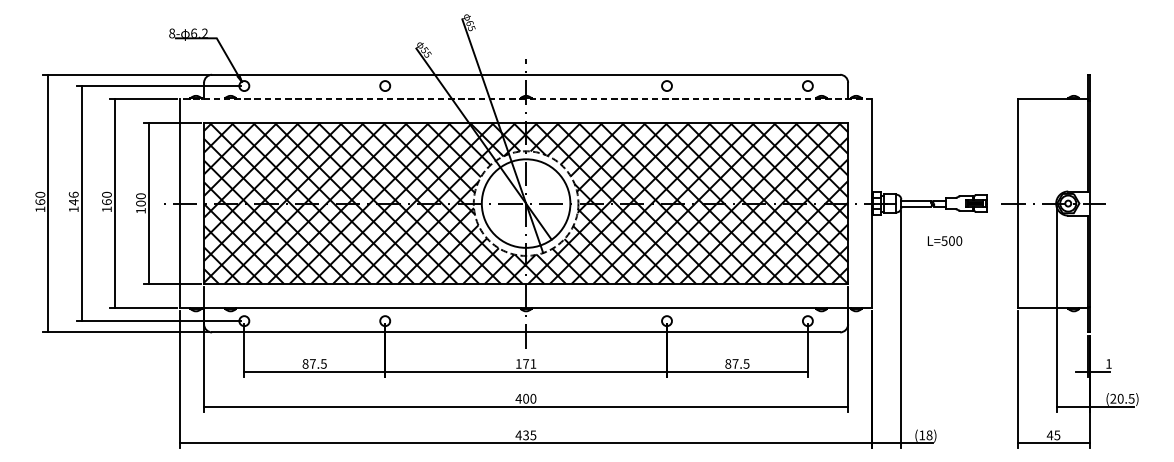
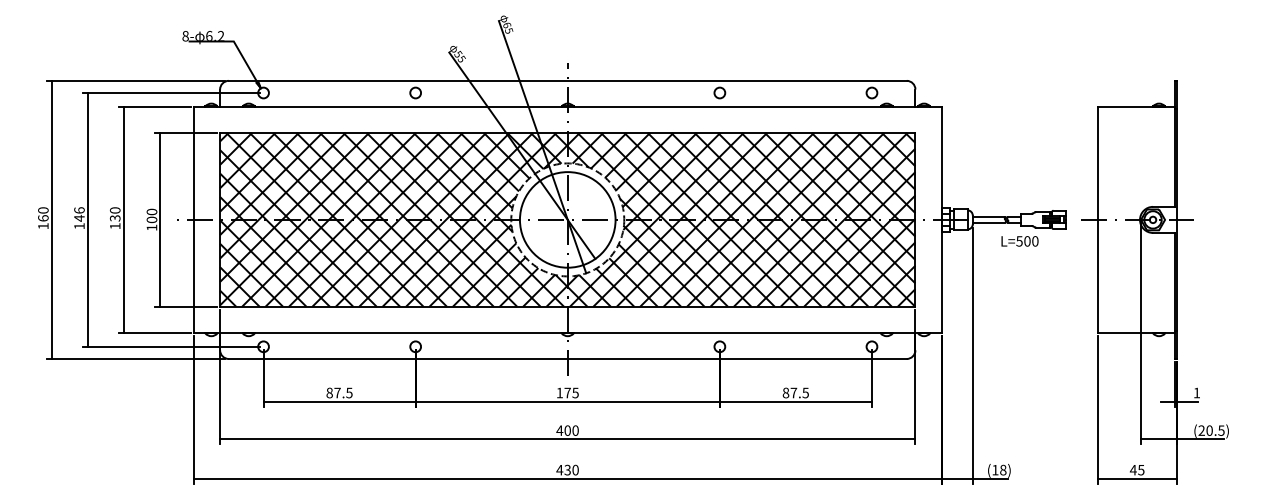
line: (525, 98) -> (567, 106), dashed -> solid
text: (107, 202) -> (115, 218), 160 -> 130
text: (944, 241) -> (1019, 241), moved
text: (533, 363) -> (575, 392), 171 -> 175
text: (533, 434) -> (575, 469), 435 -> 430

